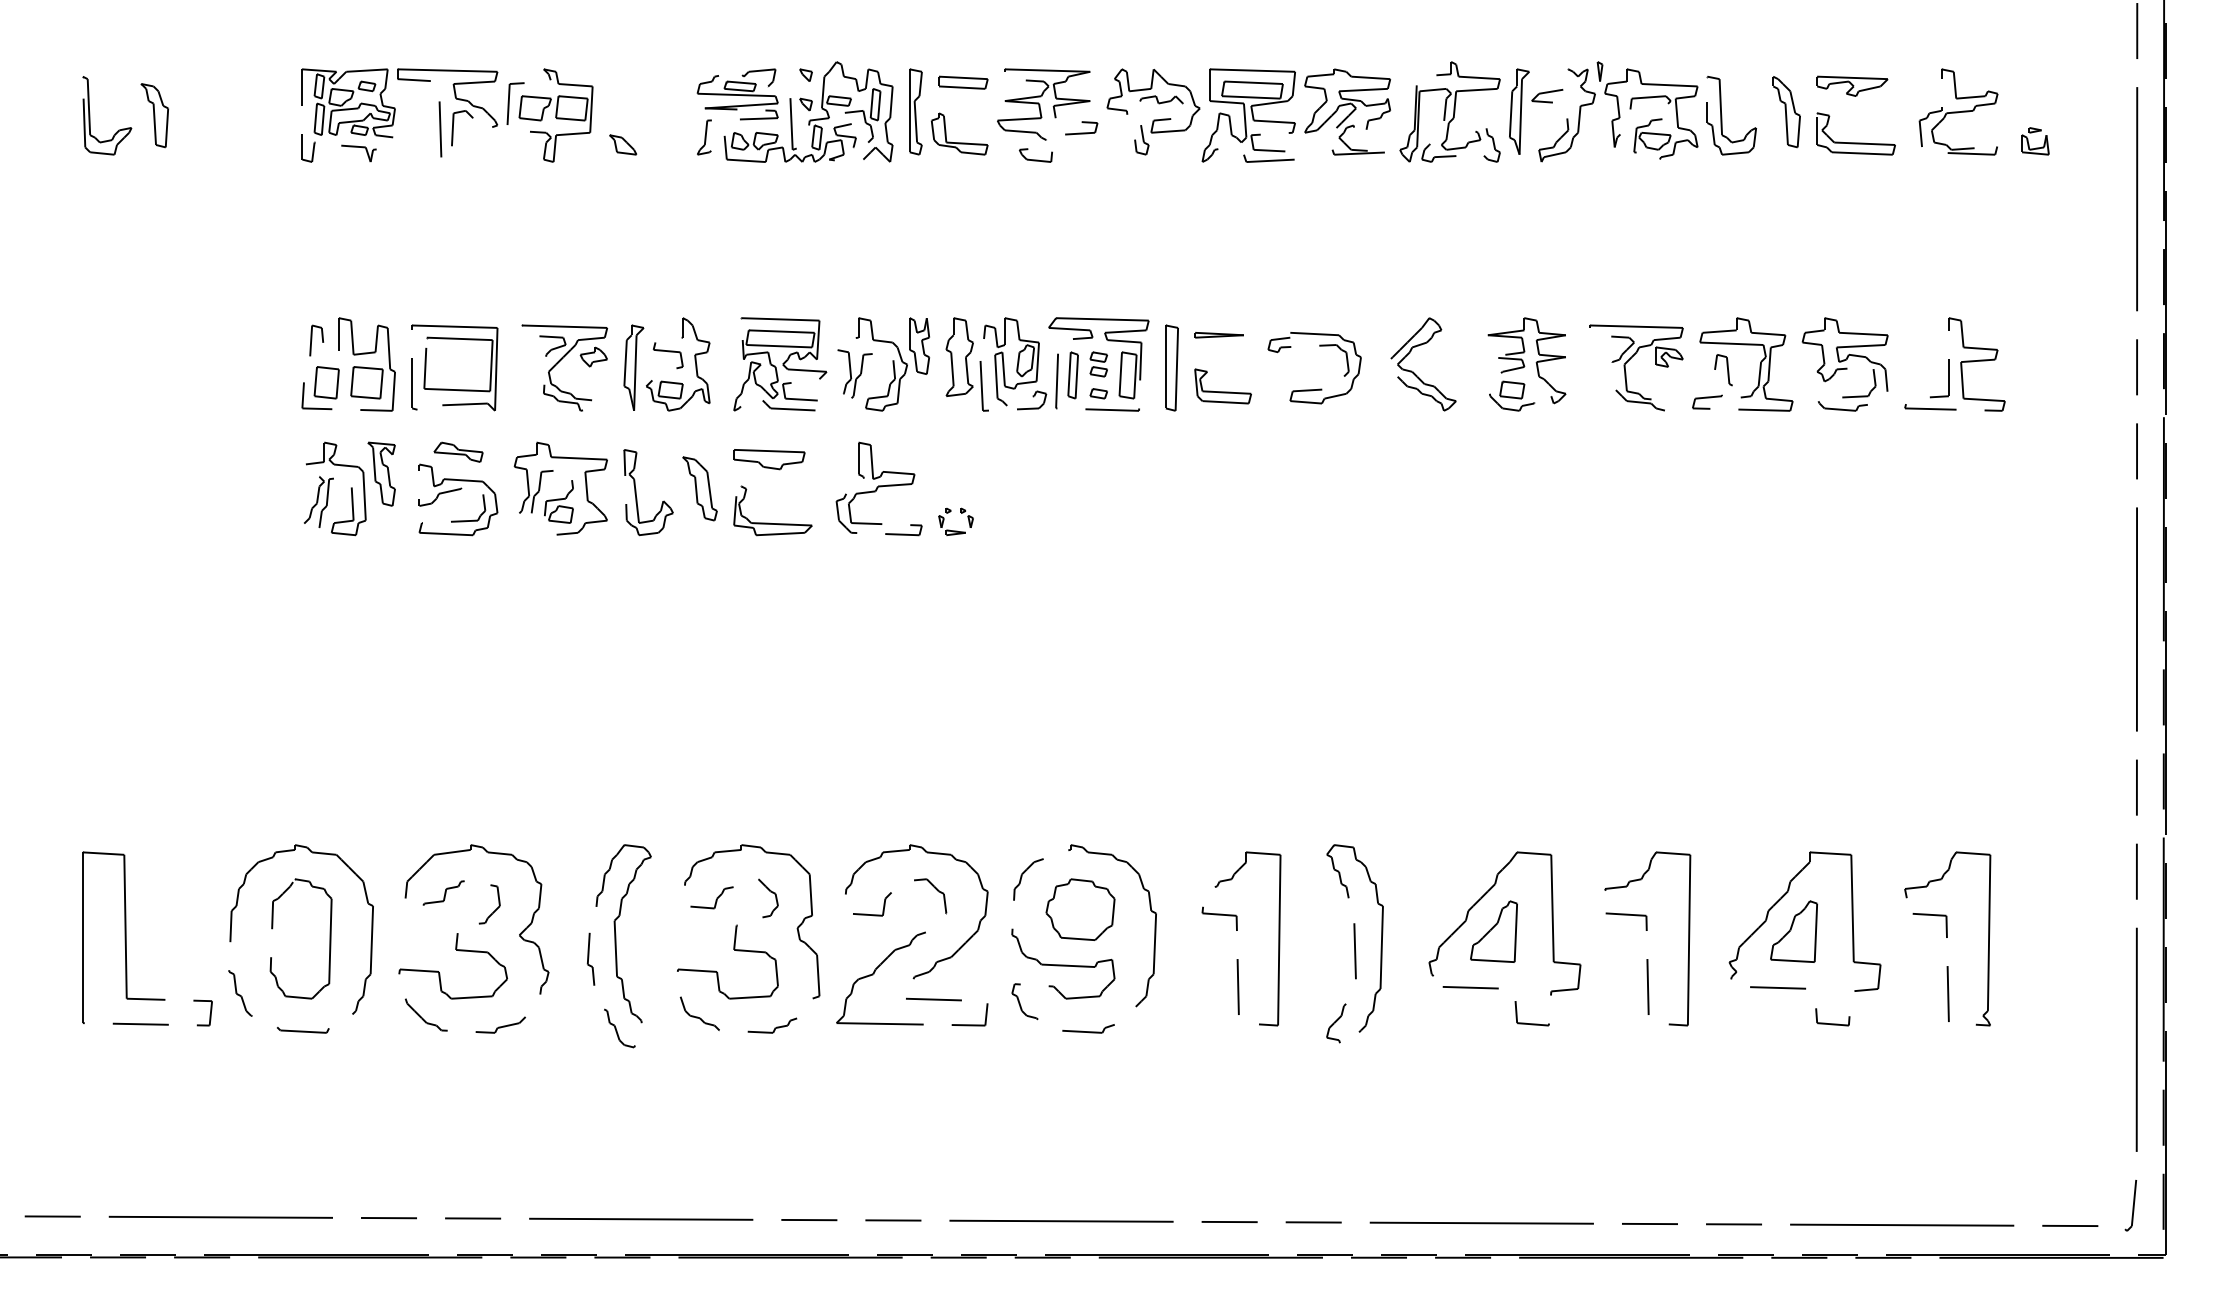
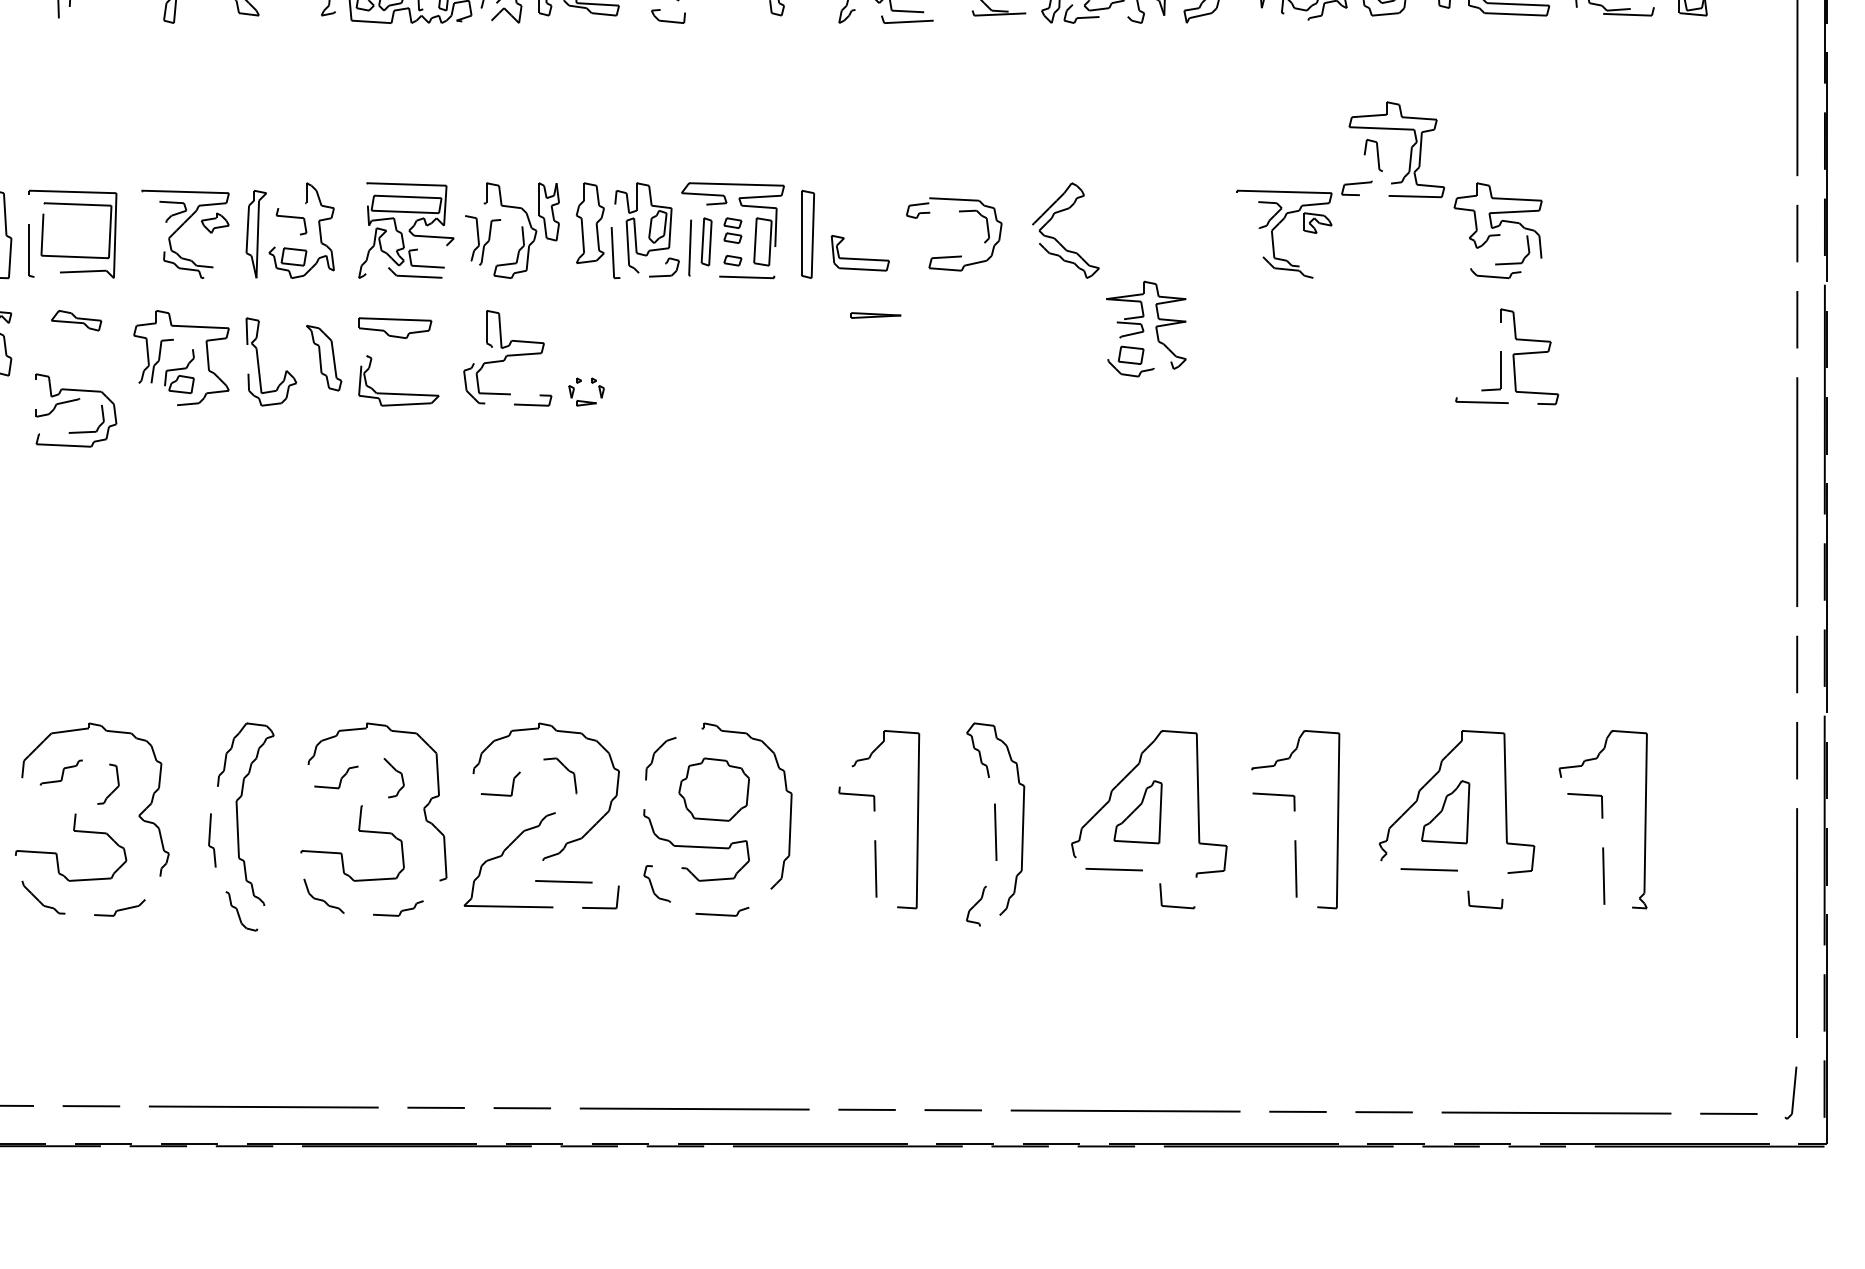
part: (1218, 335) -> (875, 315), moved
part: (1526, 364) -> (1145, 329), moved
part: (1728, 364) -> (1378, 149), moved
part: (1954, 364) -> (1506, 356), moved
part: (455, 491) -> (73, 401), moved

